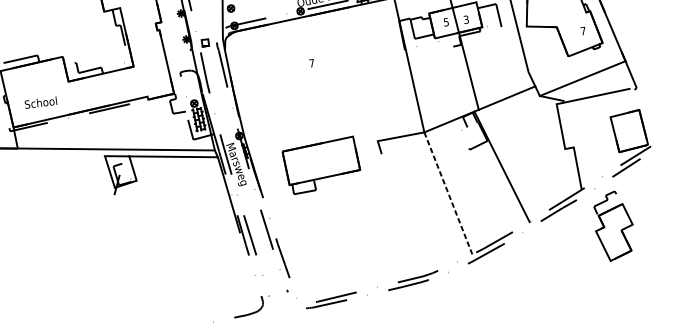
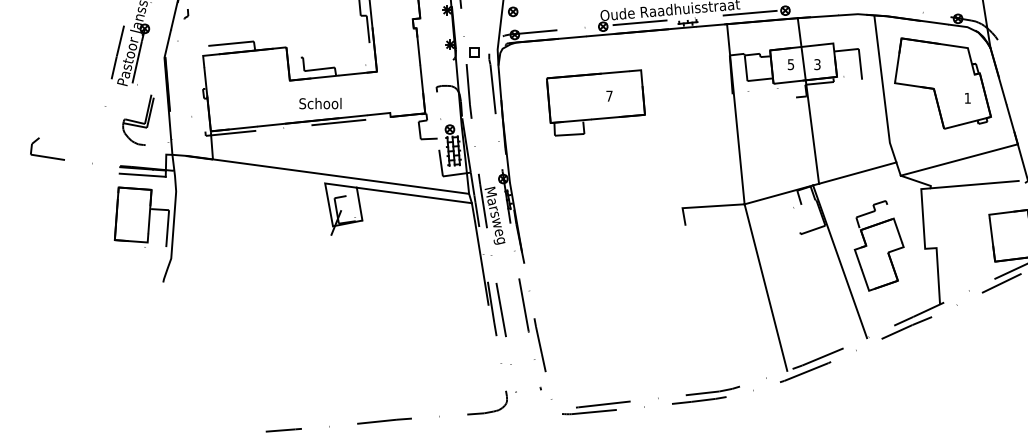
text: (583, 31) -> (967, 98), 7 -> 1
text: (40, 102) -> (320, 103), moved
part: (321, 165) -> (595, 102), moved
line: (448, 193) -> (765, 287), dashed -> solid
part: (613, 225) -> (878, 245), moved

